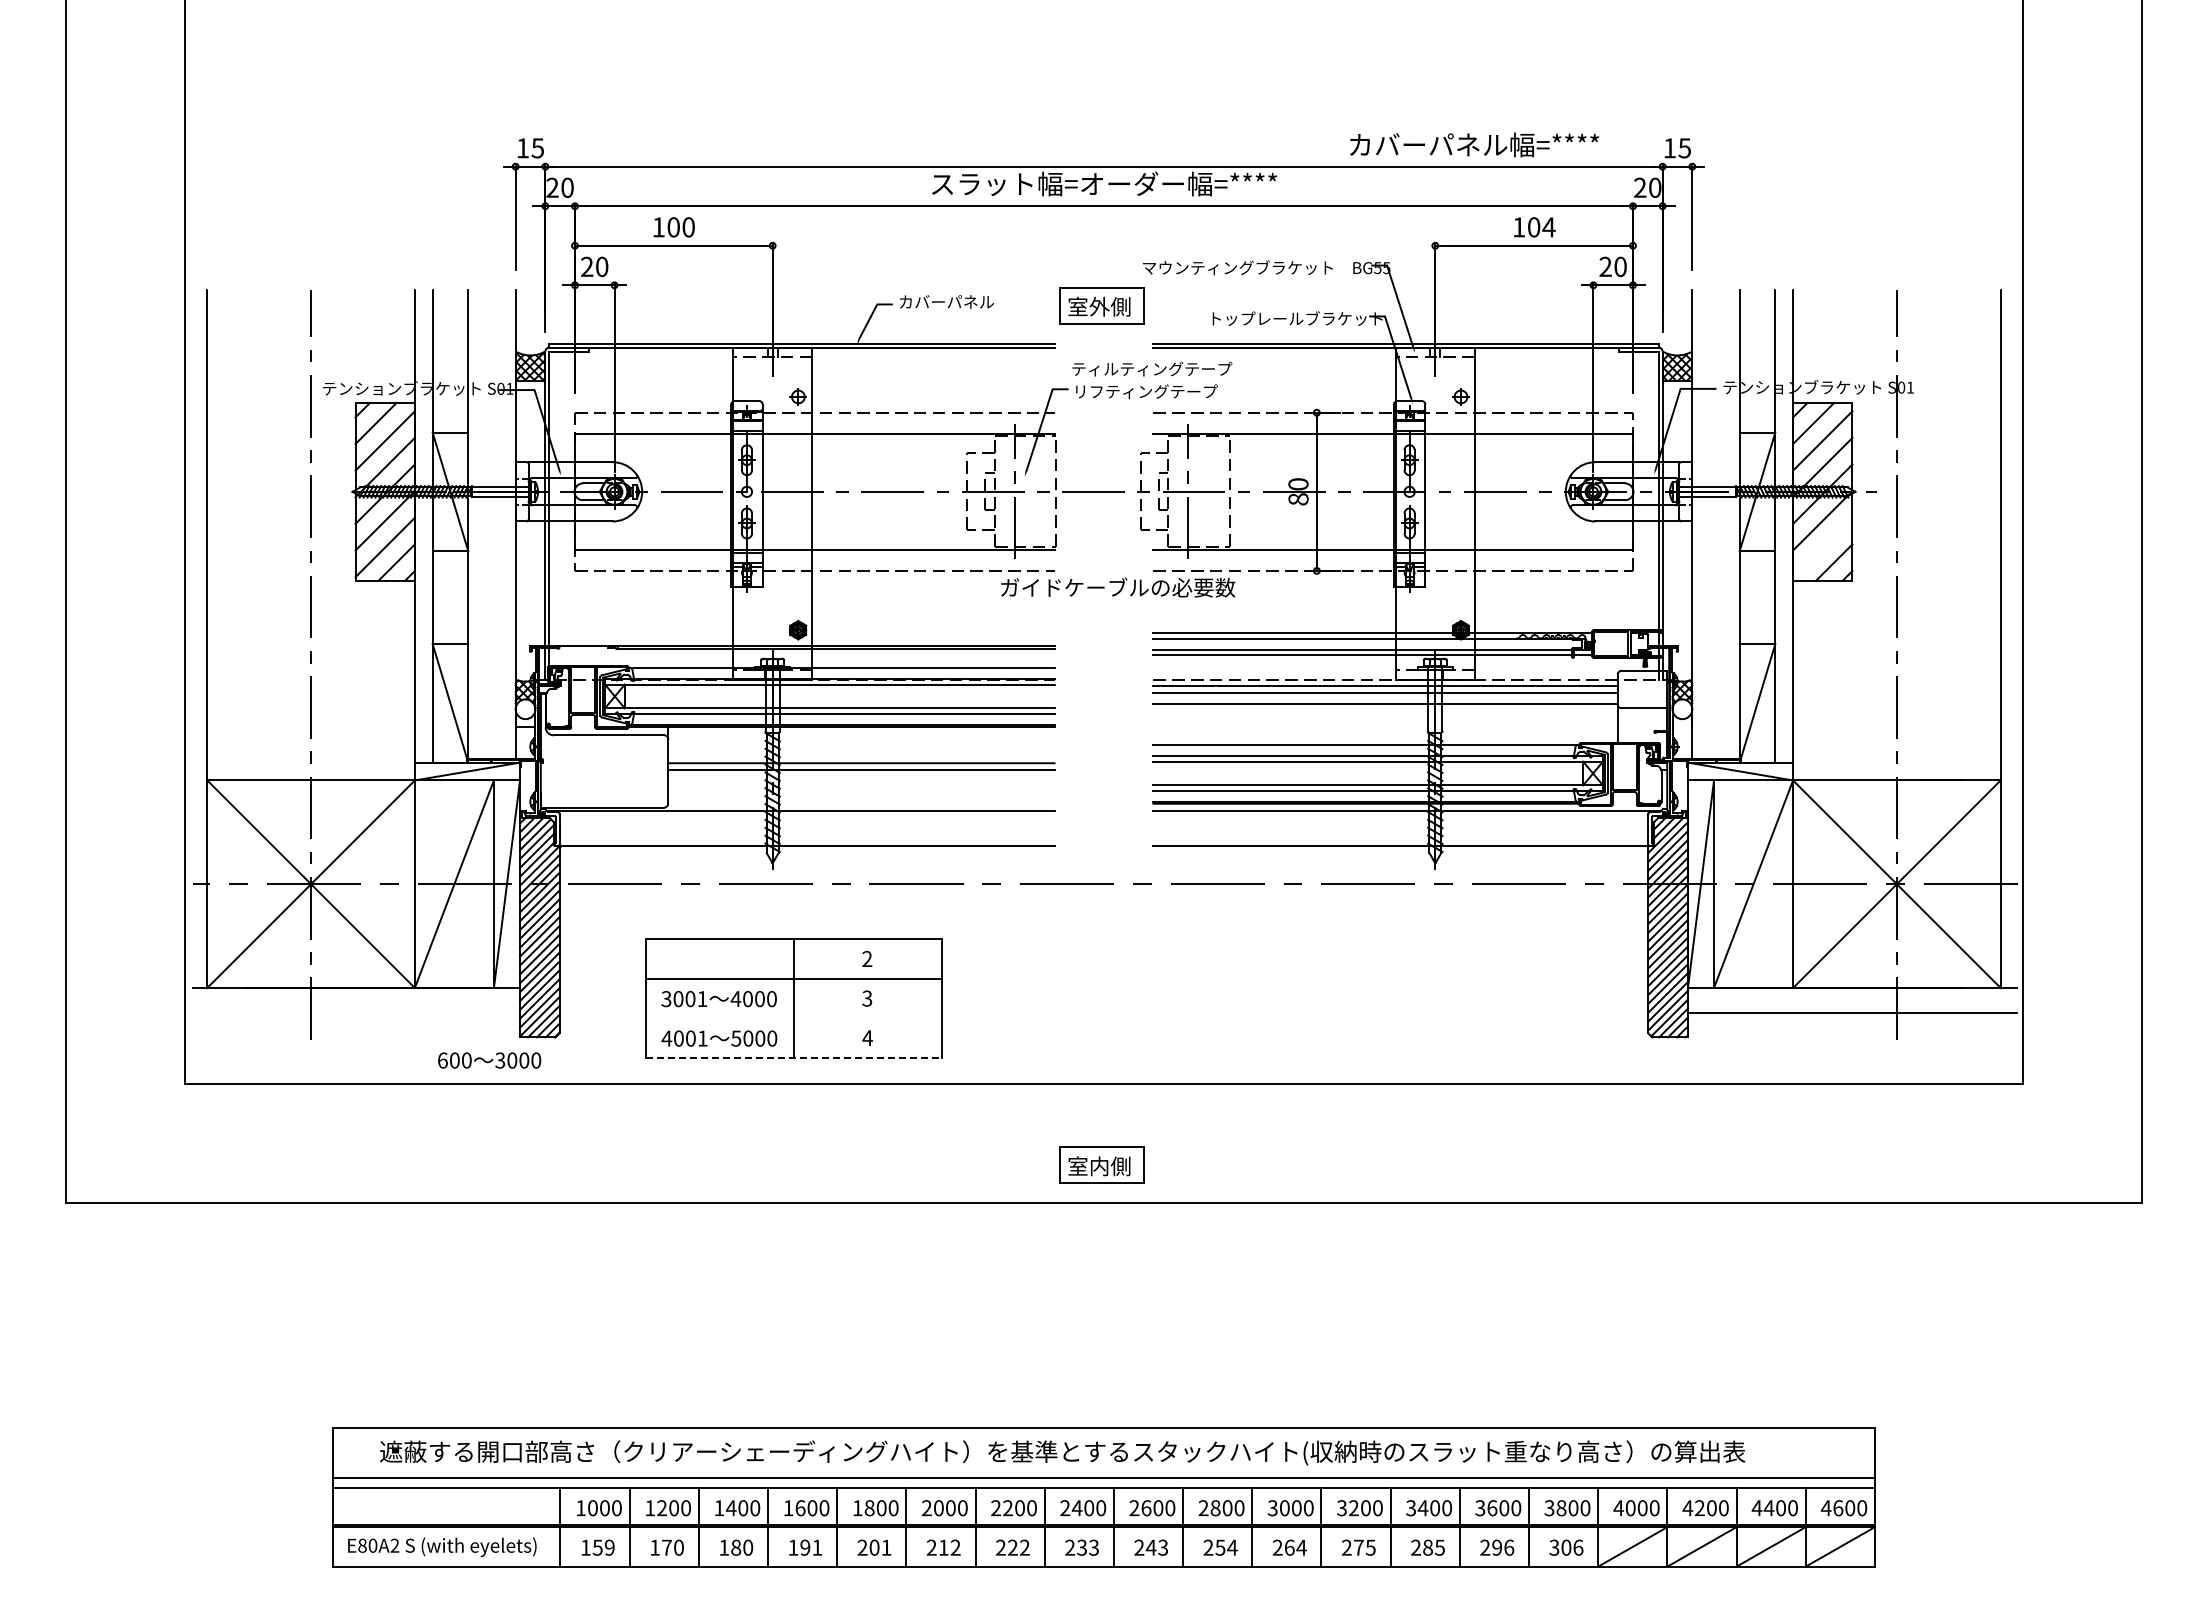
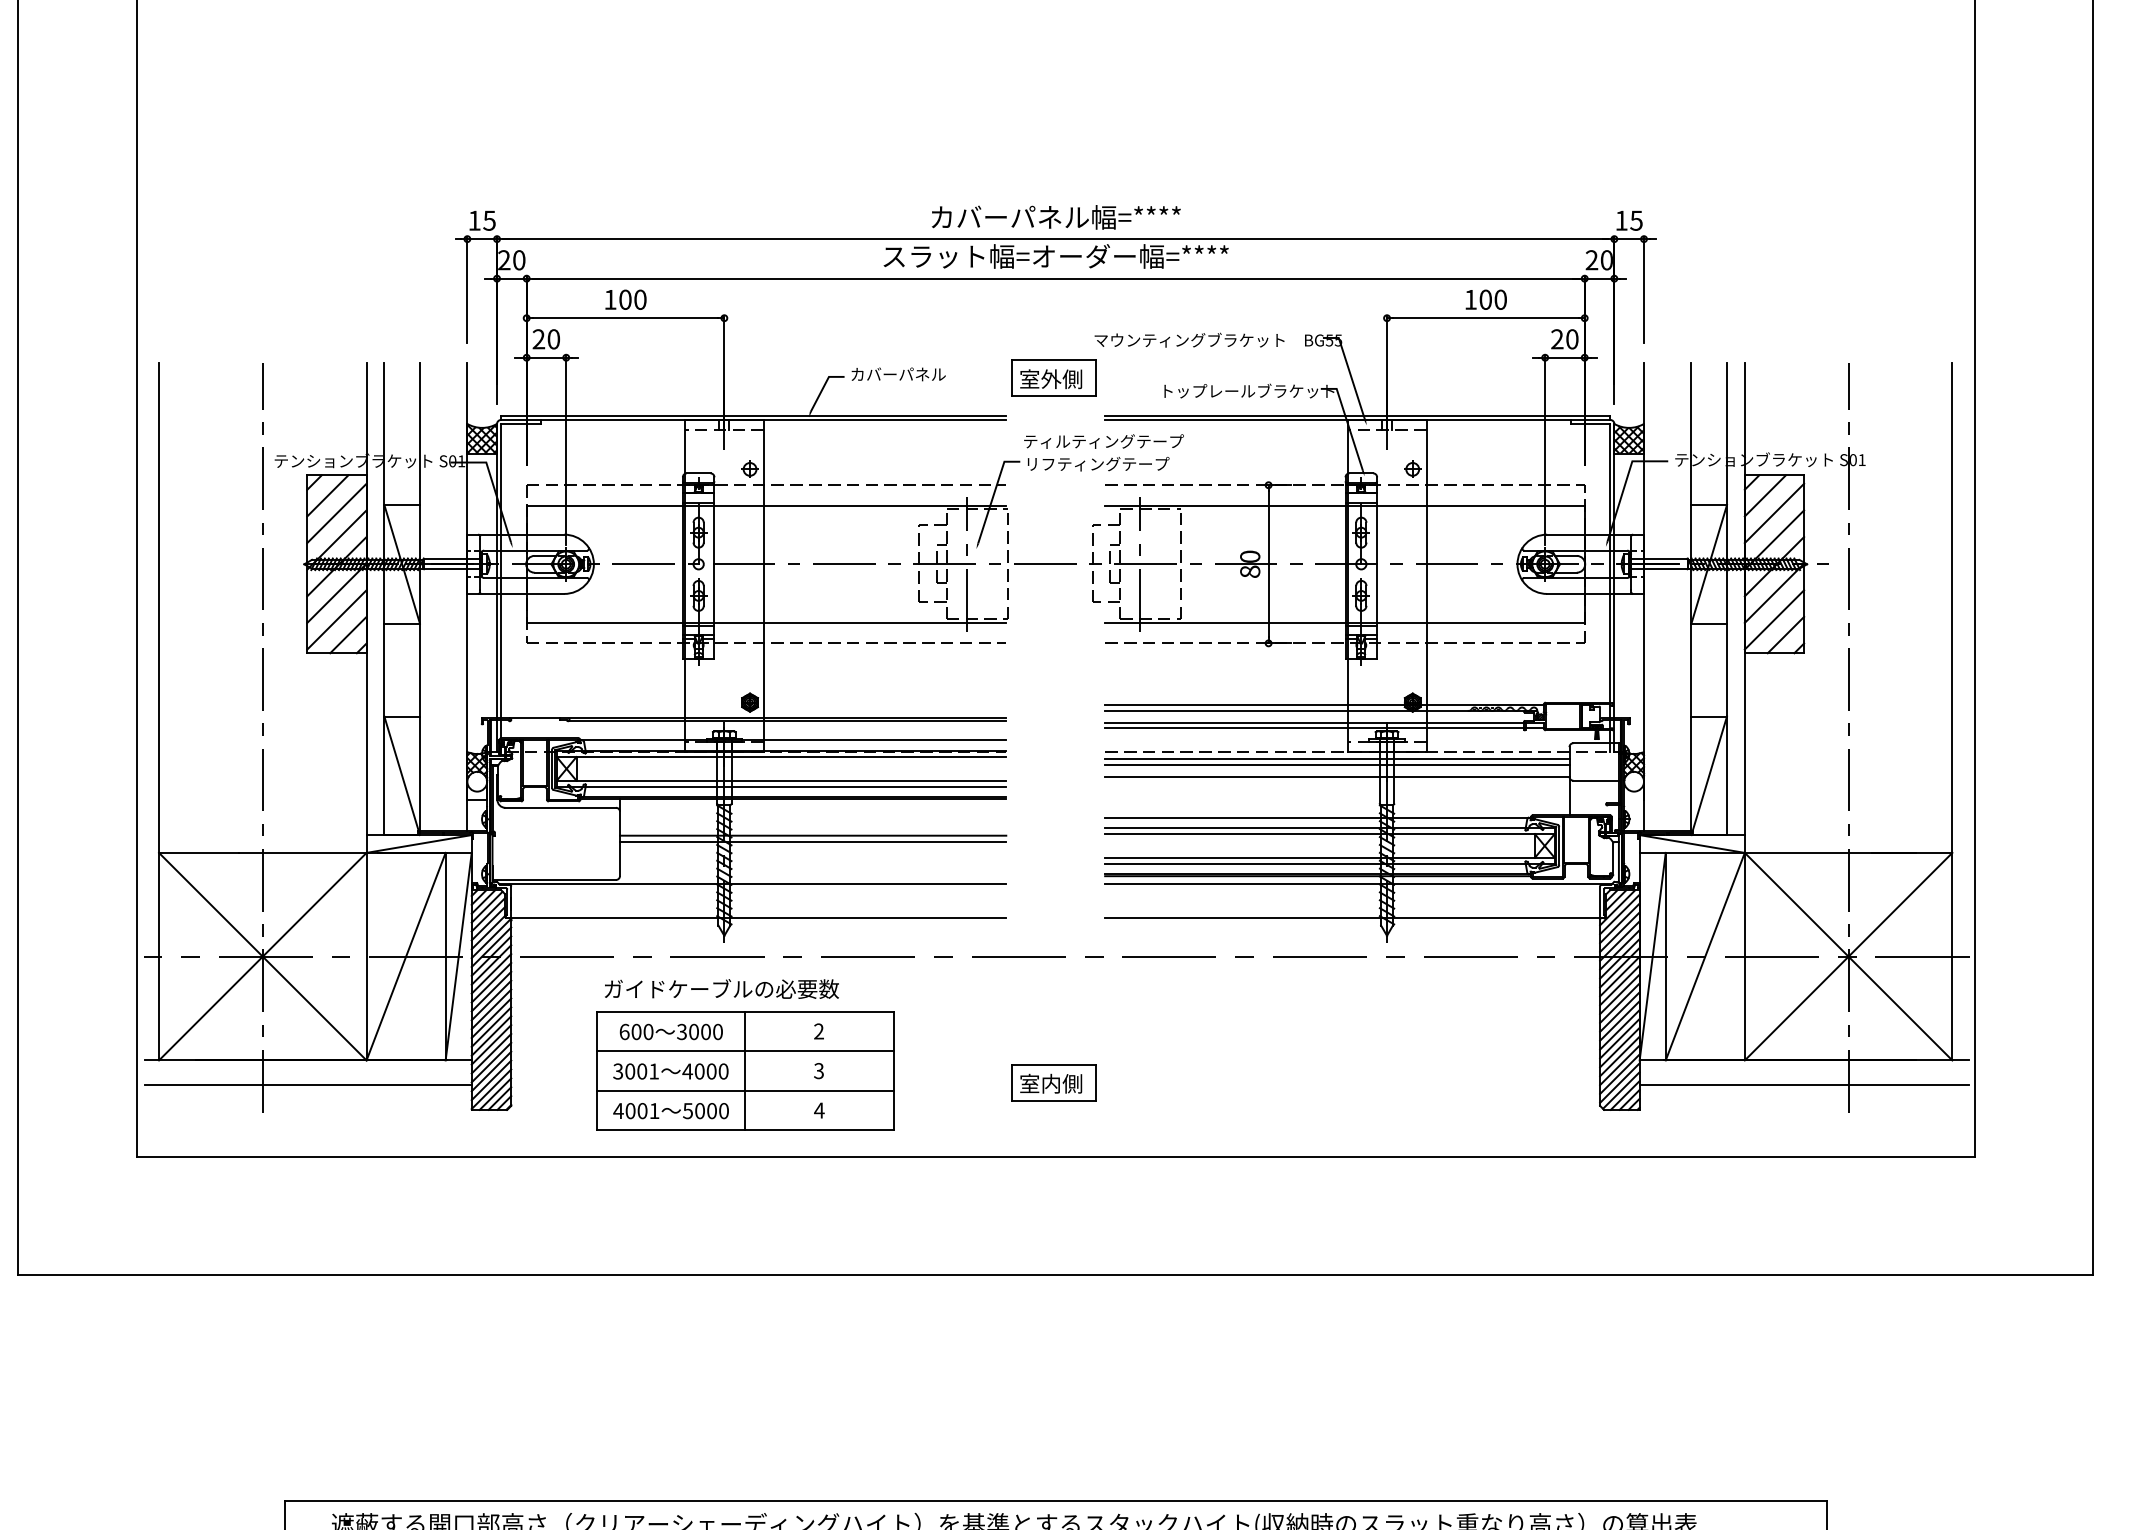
text: (1474, 144) -> (1056, 216), moved
text: (1548, 227) -> (1500, 299), 104 -> 100
line: (1822, 547) -> (1774, 619), added
text: (1118, 587) -> (722, 988), moved
line: (356, 1012) -> (308, 1084), added
line: (793, 1018) -> (745, 1090), added
line: (794, 1057) -> (746, 1129), dashed -> solid
text: (489, 1060) -> (671, 1031), moved
part: (1101, 1164) -> (1053, 1081), moved

